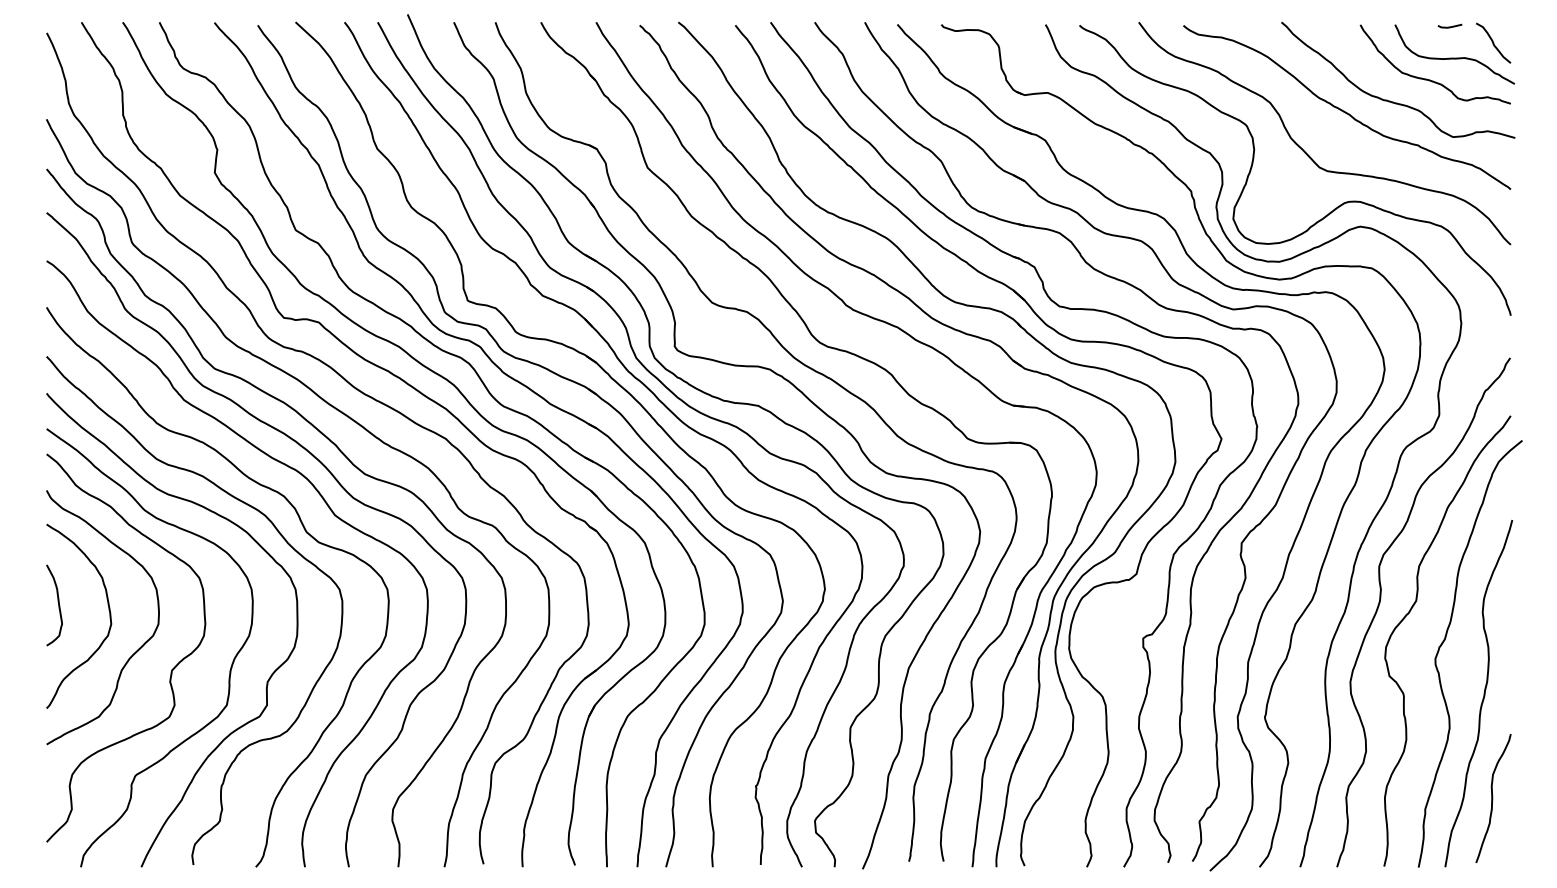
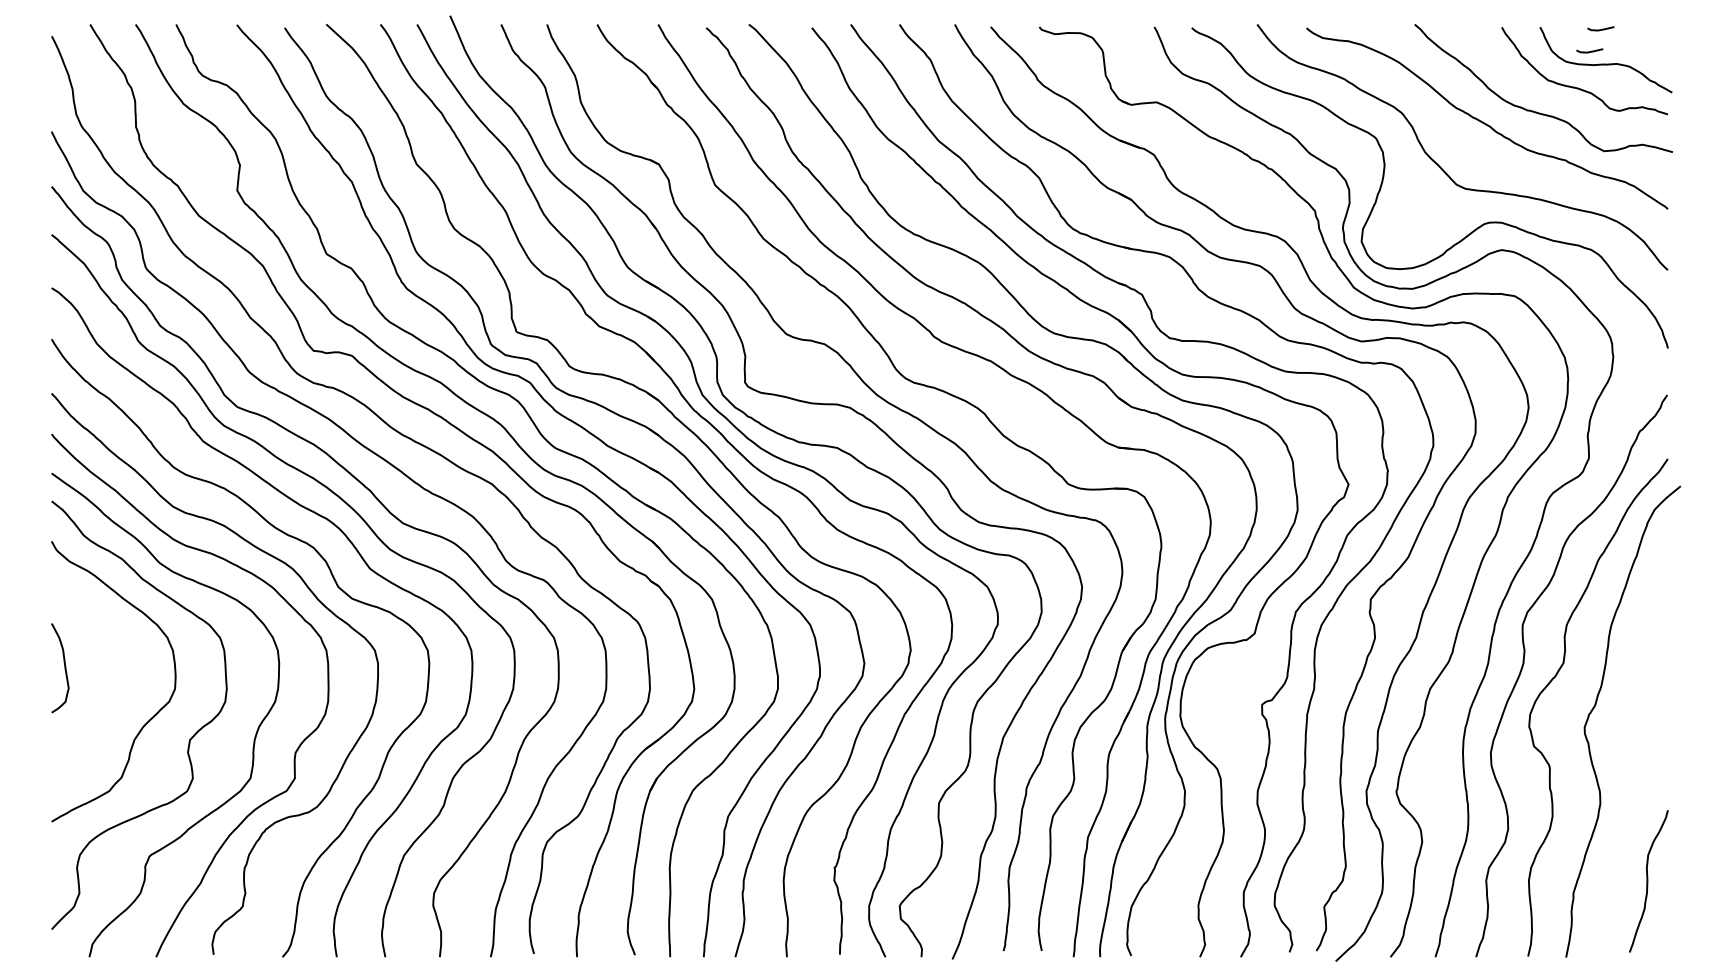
curve: (1493, 42) -> (1648, 46), removed
line: (1439, 46) -> (1589, 51), added
curve: (108, 610) -> (119, 673), removed
curve: (1483, 693) -> (1637, 765), removed

